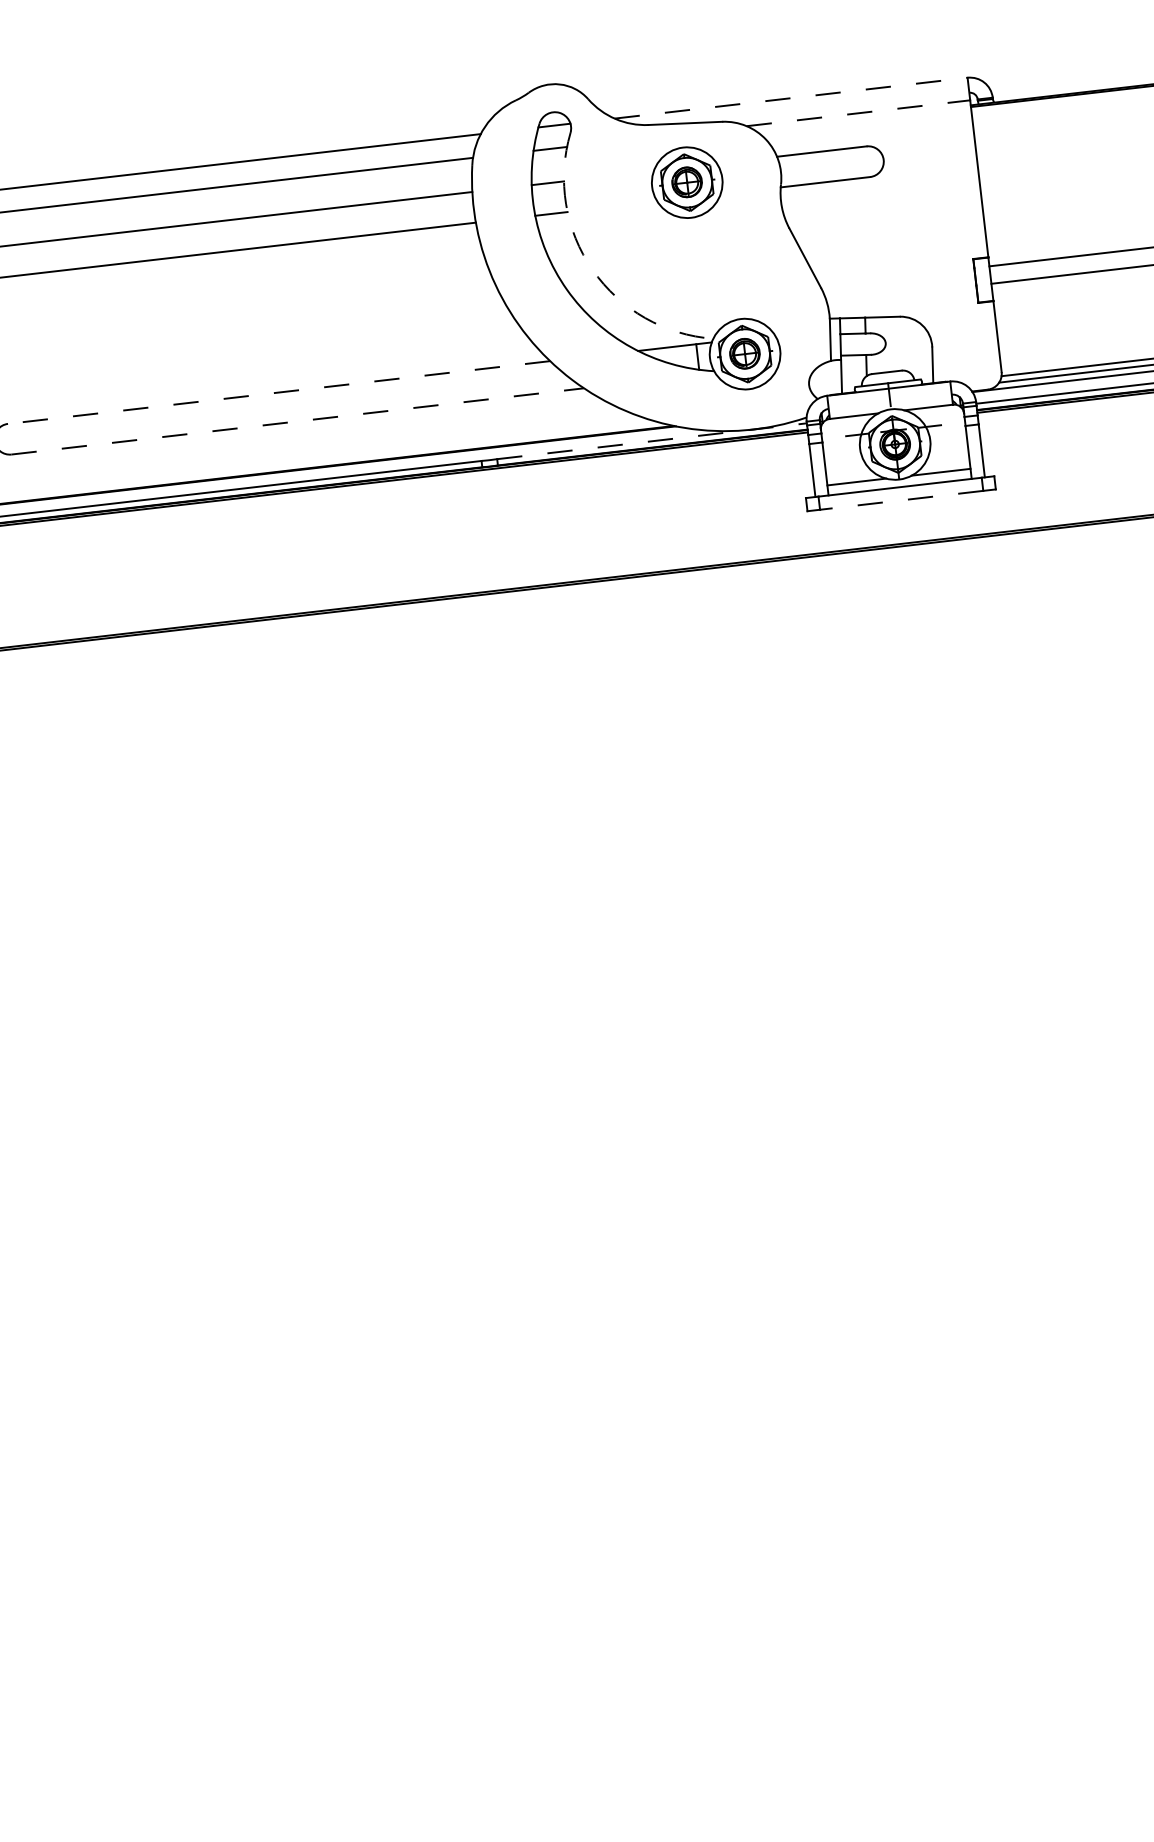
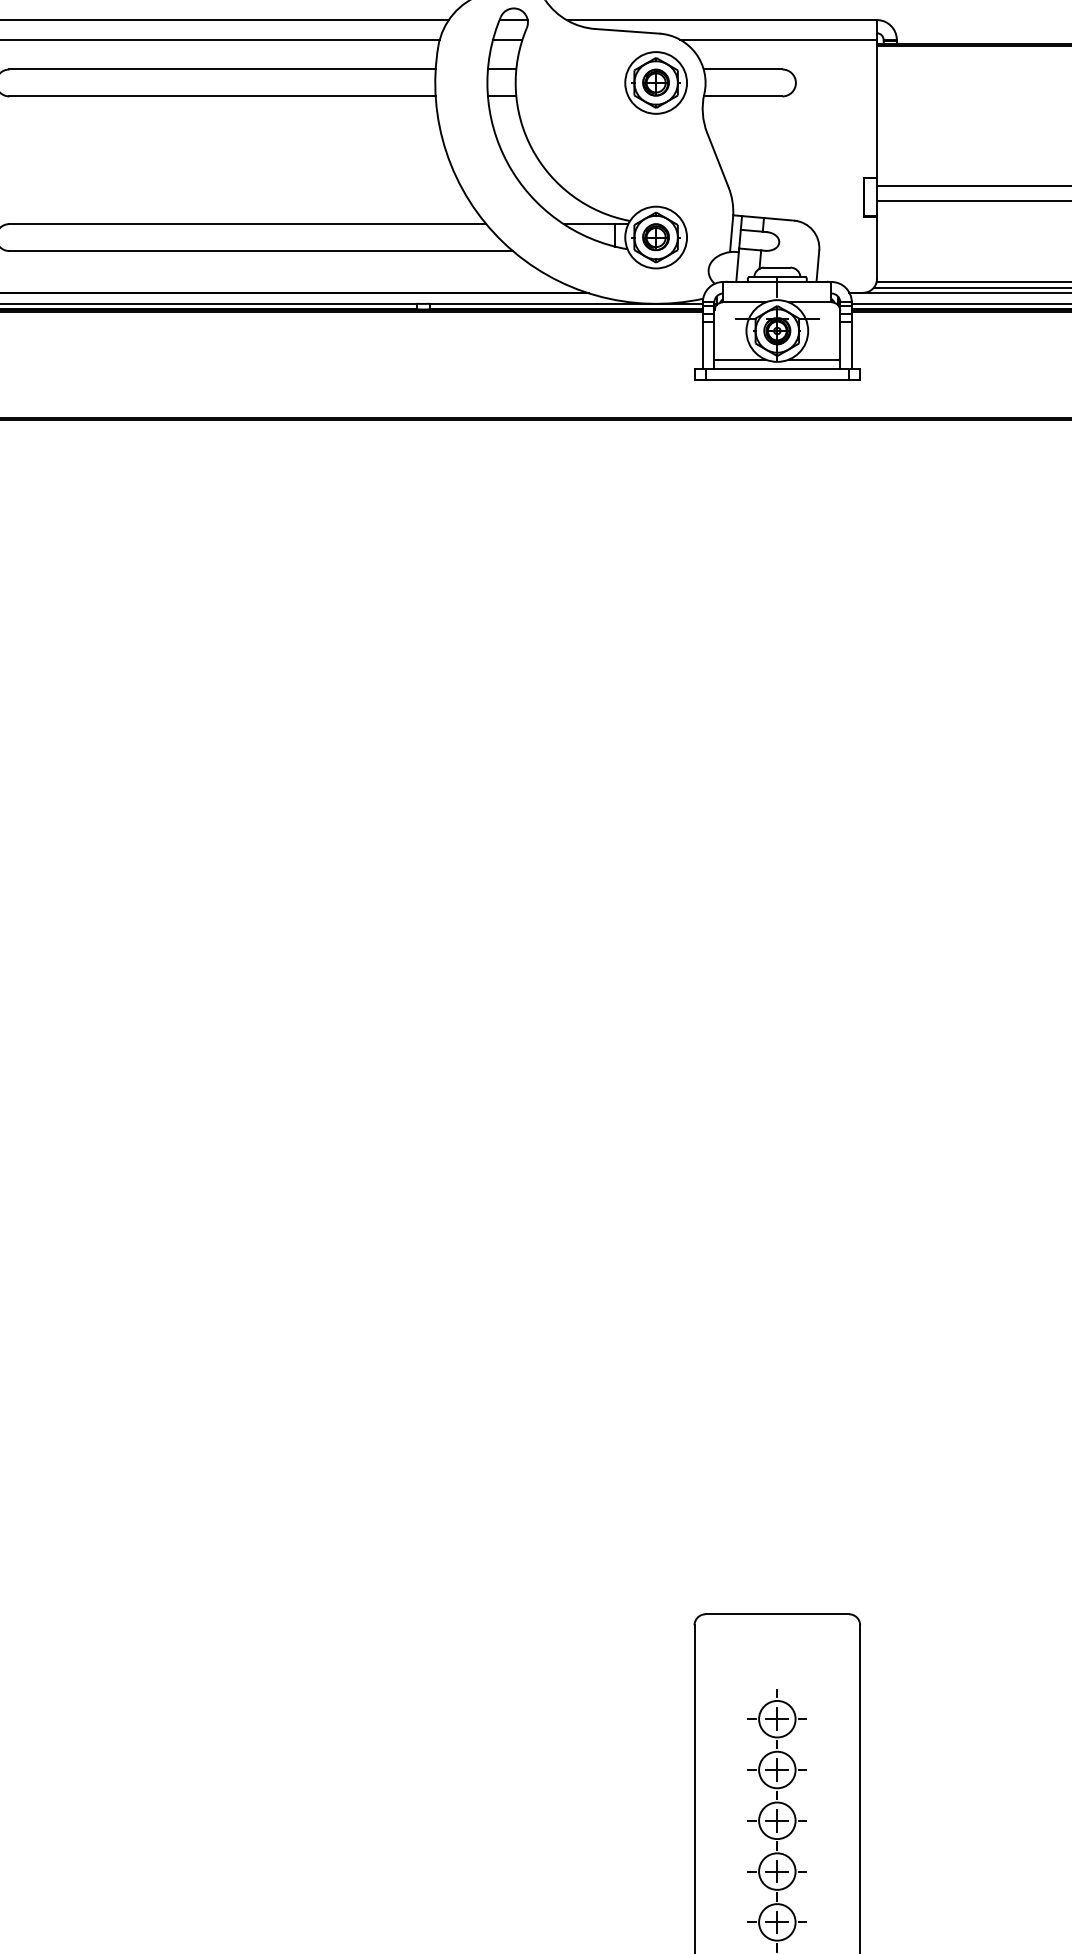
line: (791, 98) -> (722, 20), dashed -> solid
line: (859, 112) -> (779, 39), dashed -> solid
part: (686, 182) -> (655, 82), moved
arc: (592, 270) -> (532, 149), dashed -> solid
line: (278, 393) -> (247, 224), dashed -> solid
line: (298, 421) -> (261, 251), dashed -> solid
line: (652, 440) -> (567, 303), dashed -> solid
line: (901, 500) -> (777, 380), dashed -> solid

